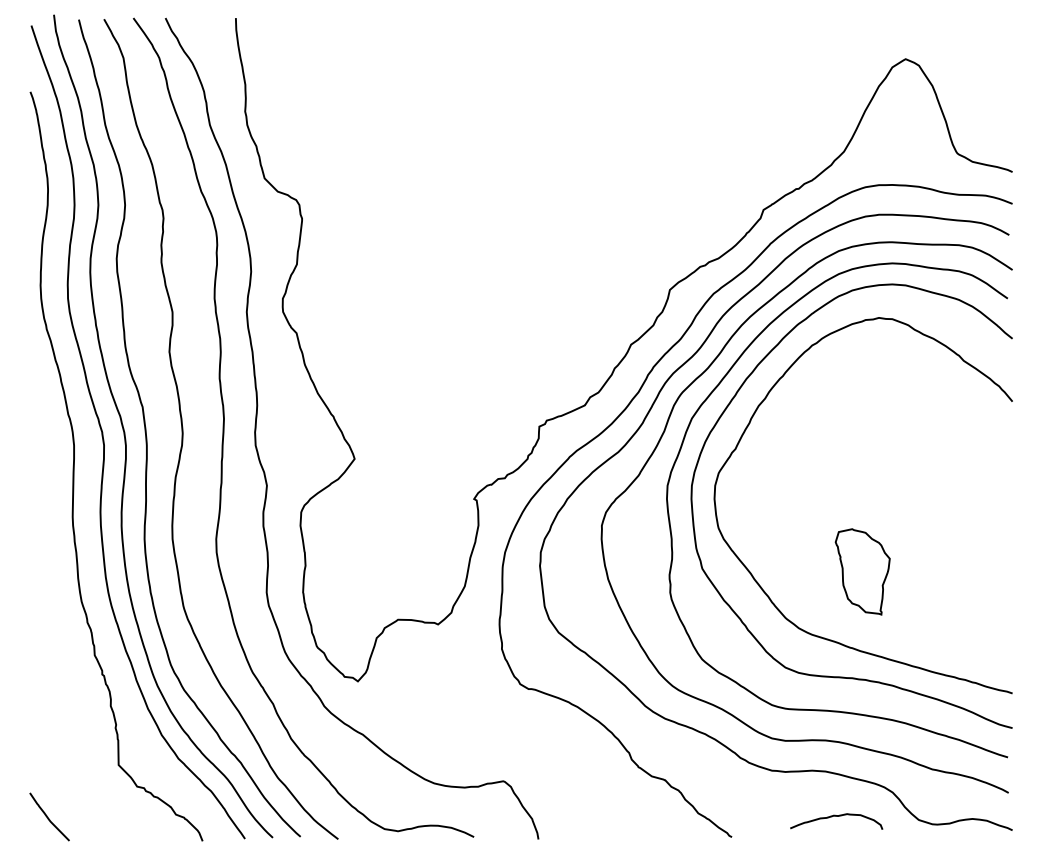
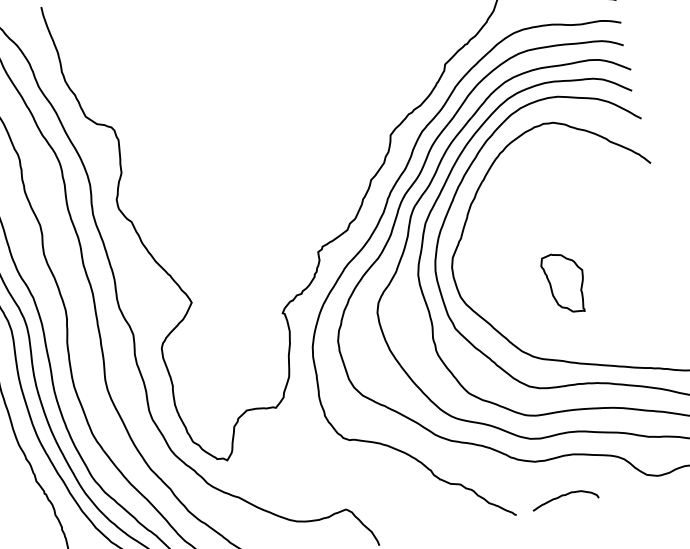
part: (862, 571) -> (564, 283), moved
curve: (836, 816) -> (564, 495), moved

